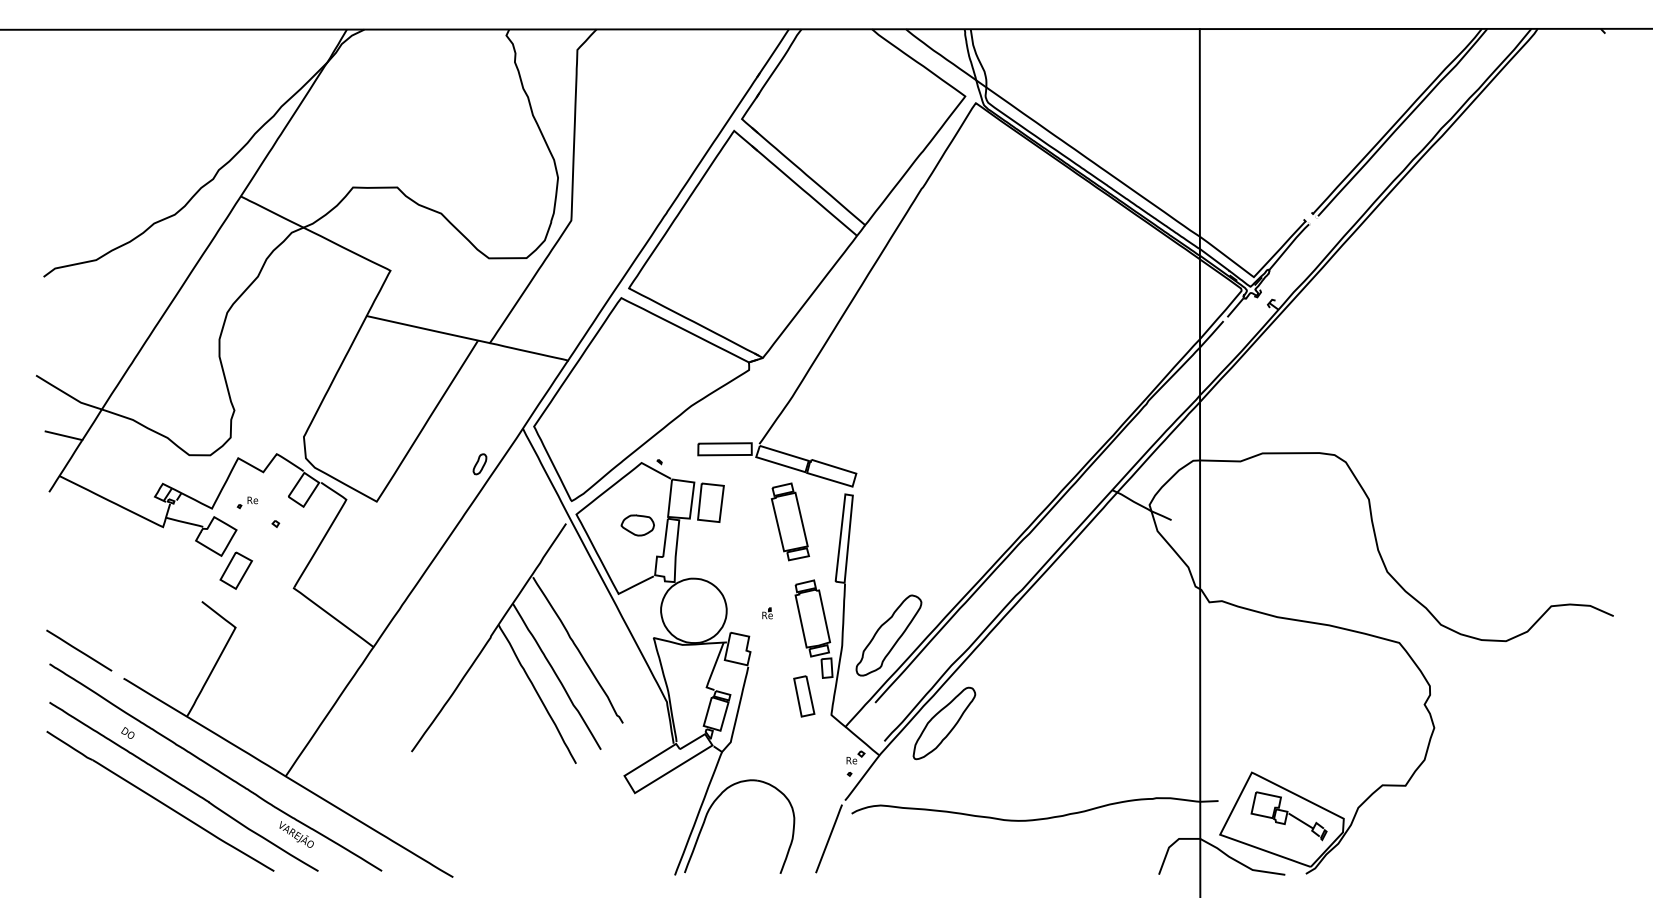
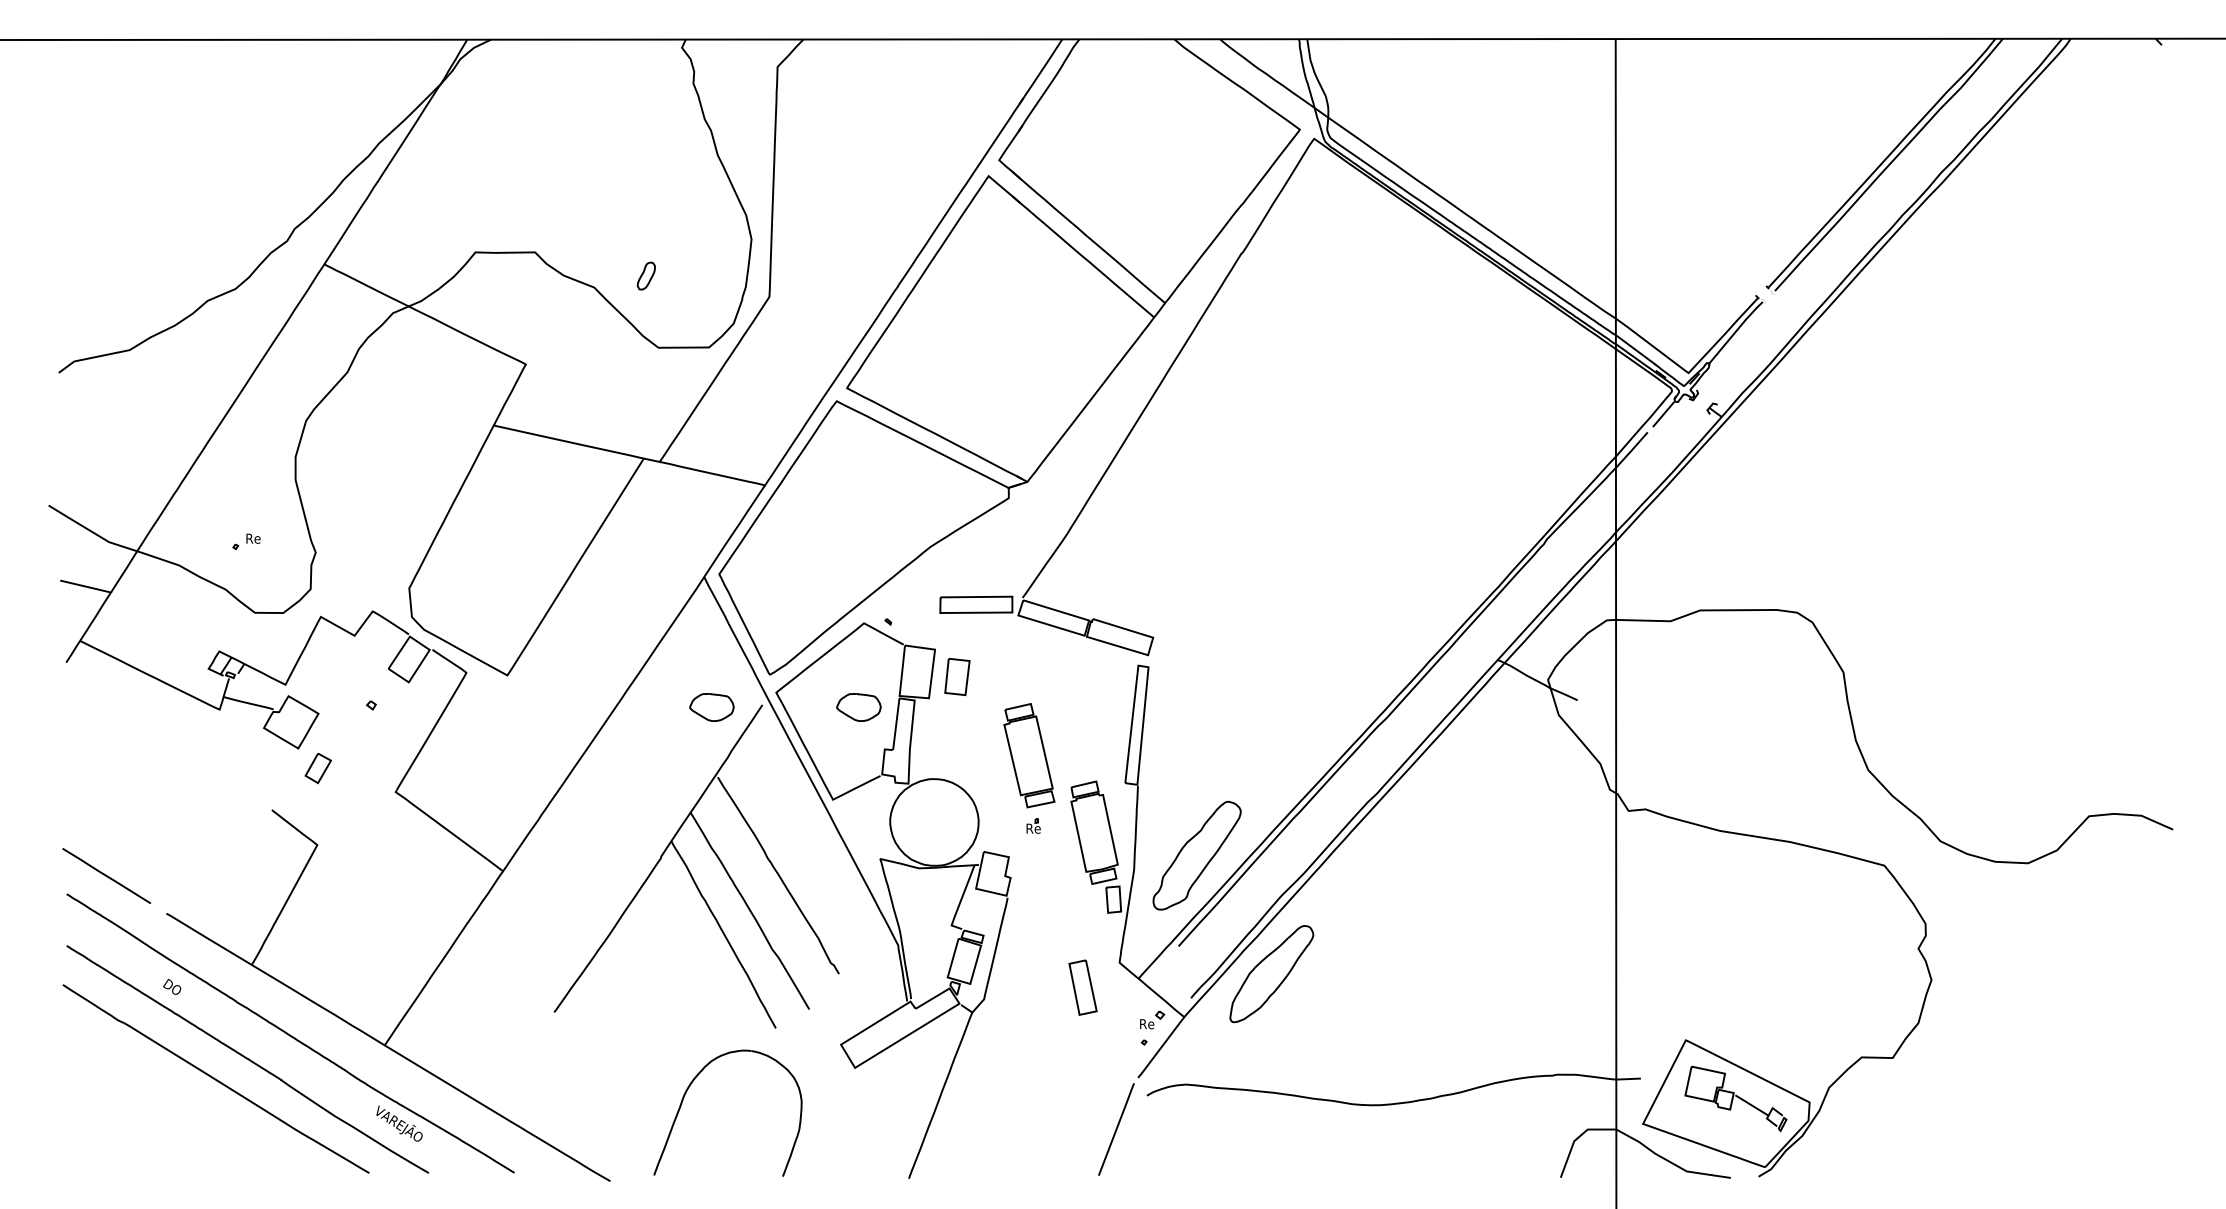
part: (479, 463) -> (645, 275), moved
part: (247, 502) -> (246, 541), moved
part: (711, 502) -> (957, 676), size x0.7
part: (790, 521) -> (1029, 755), moved
part: (528, 525) -> (711, 707), added
part: (236, 570) -> (318, 768), size x0.6
part: (803, 696) -> (1082, 987), moved
part: (709, 810) -> (687, 1091), moved

